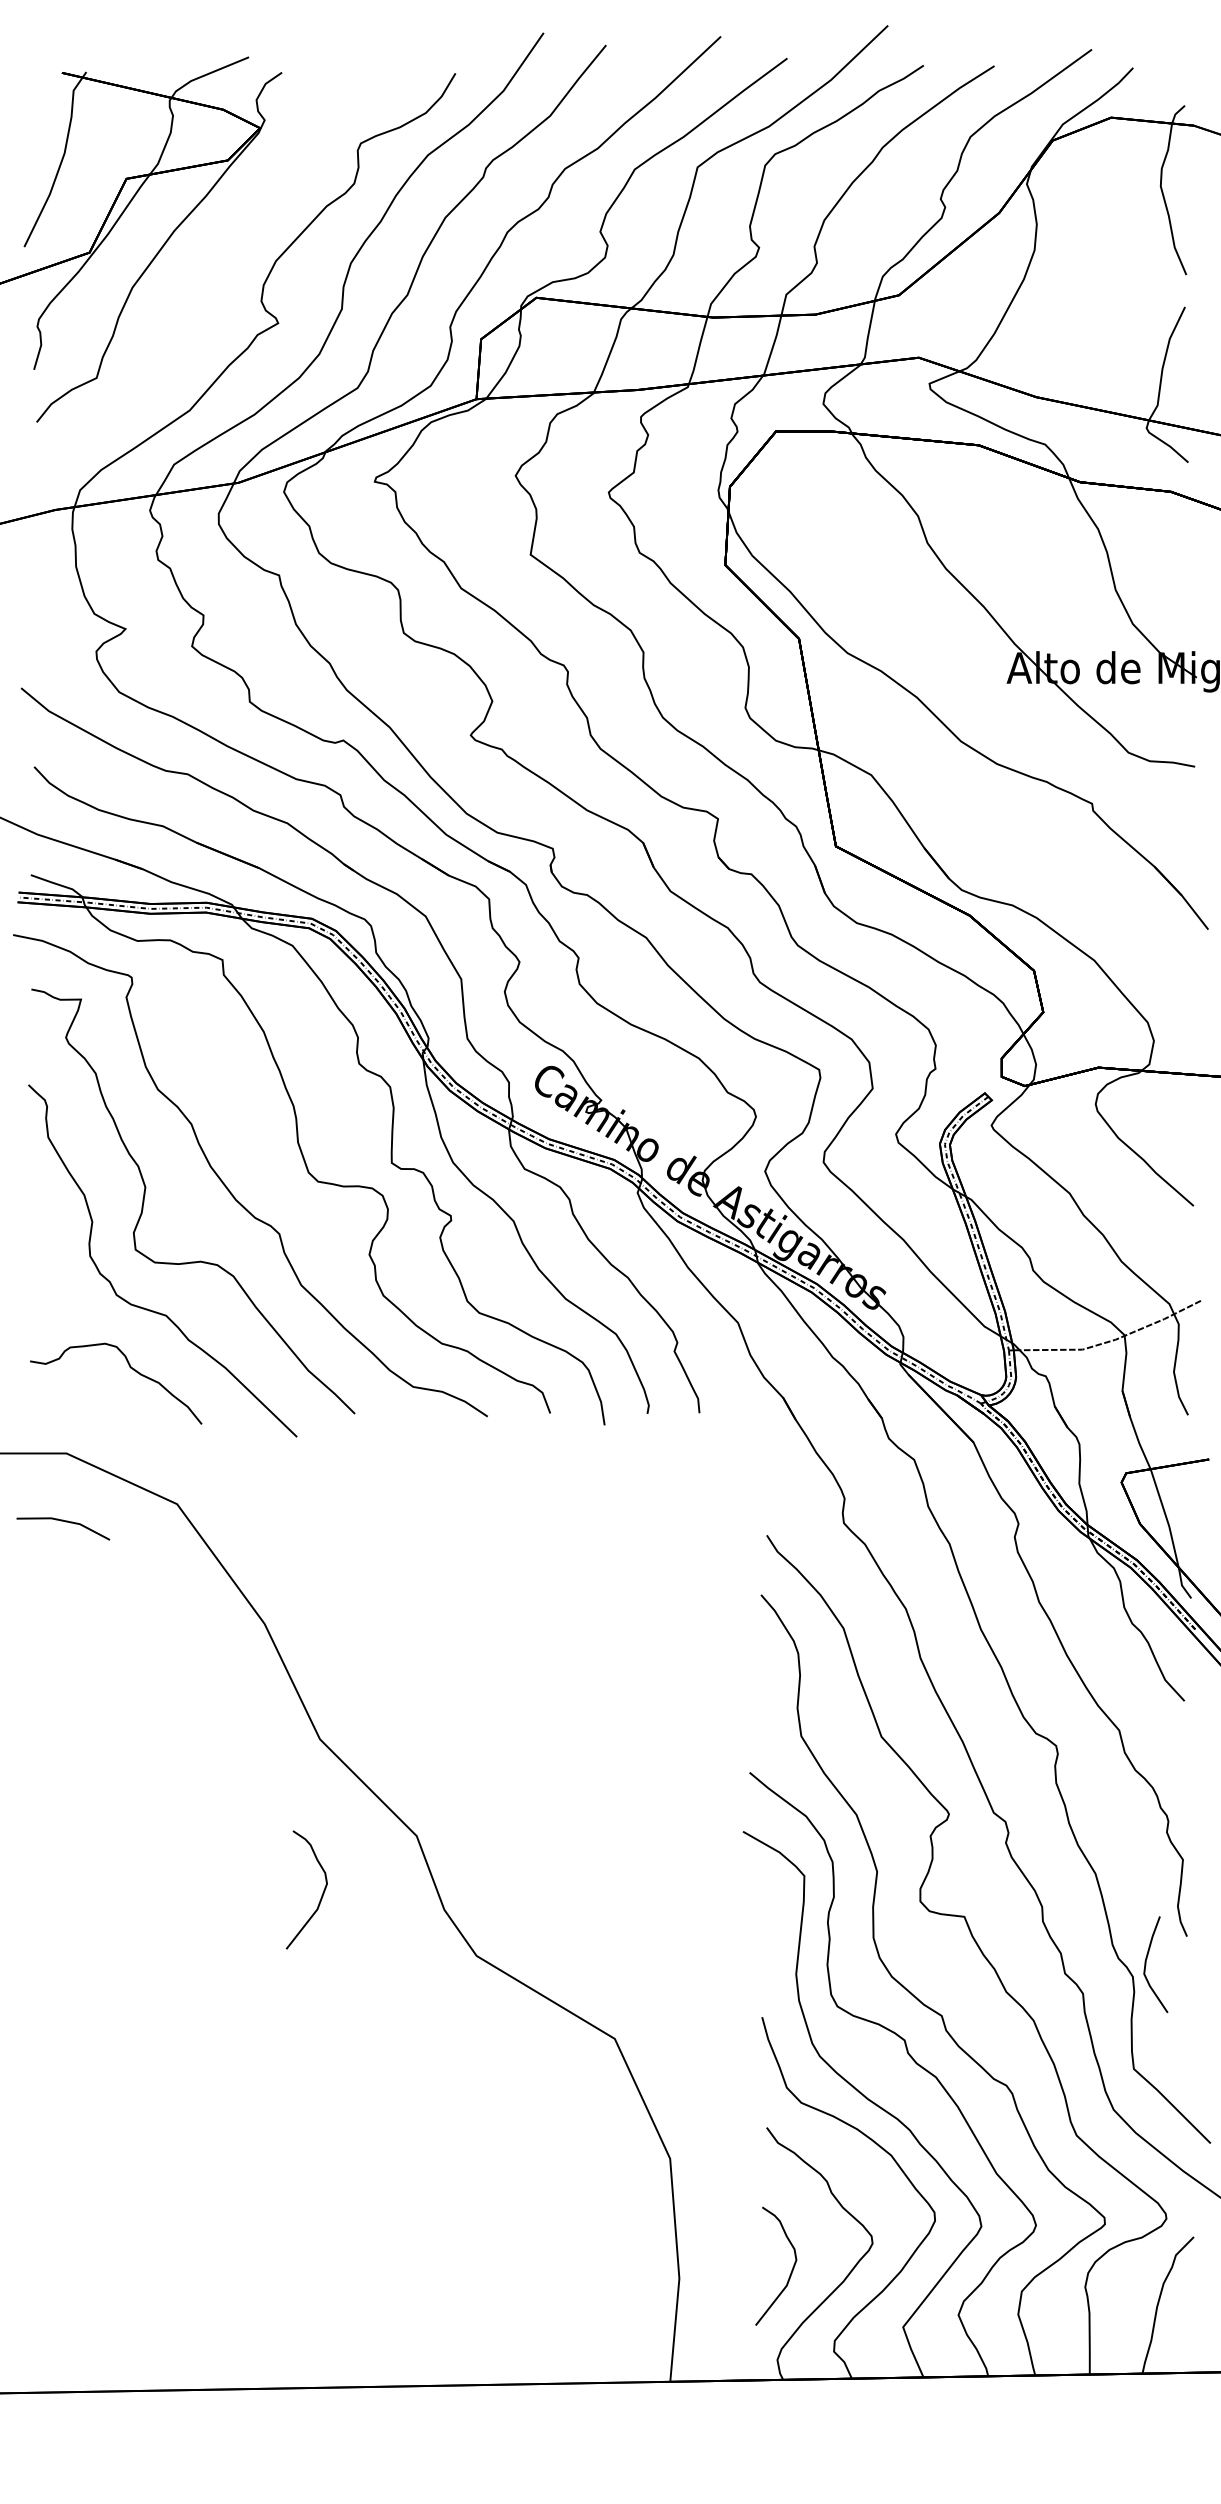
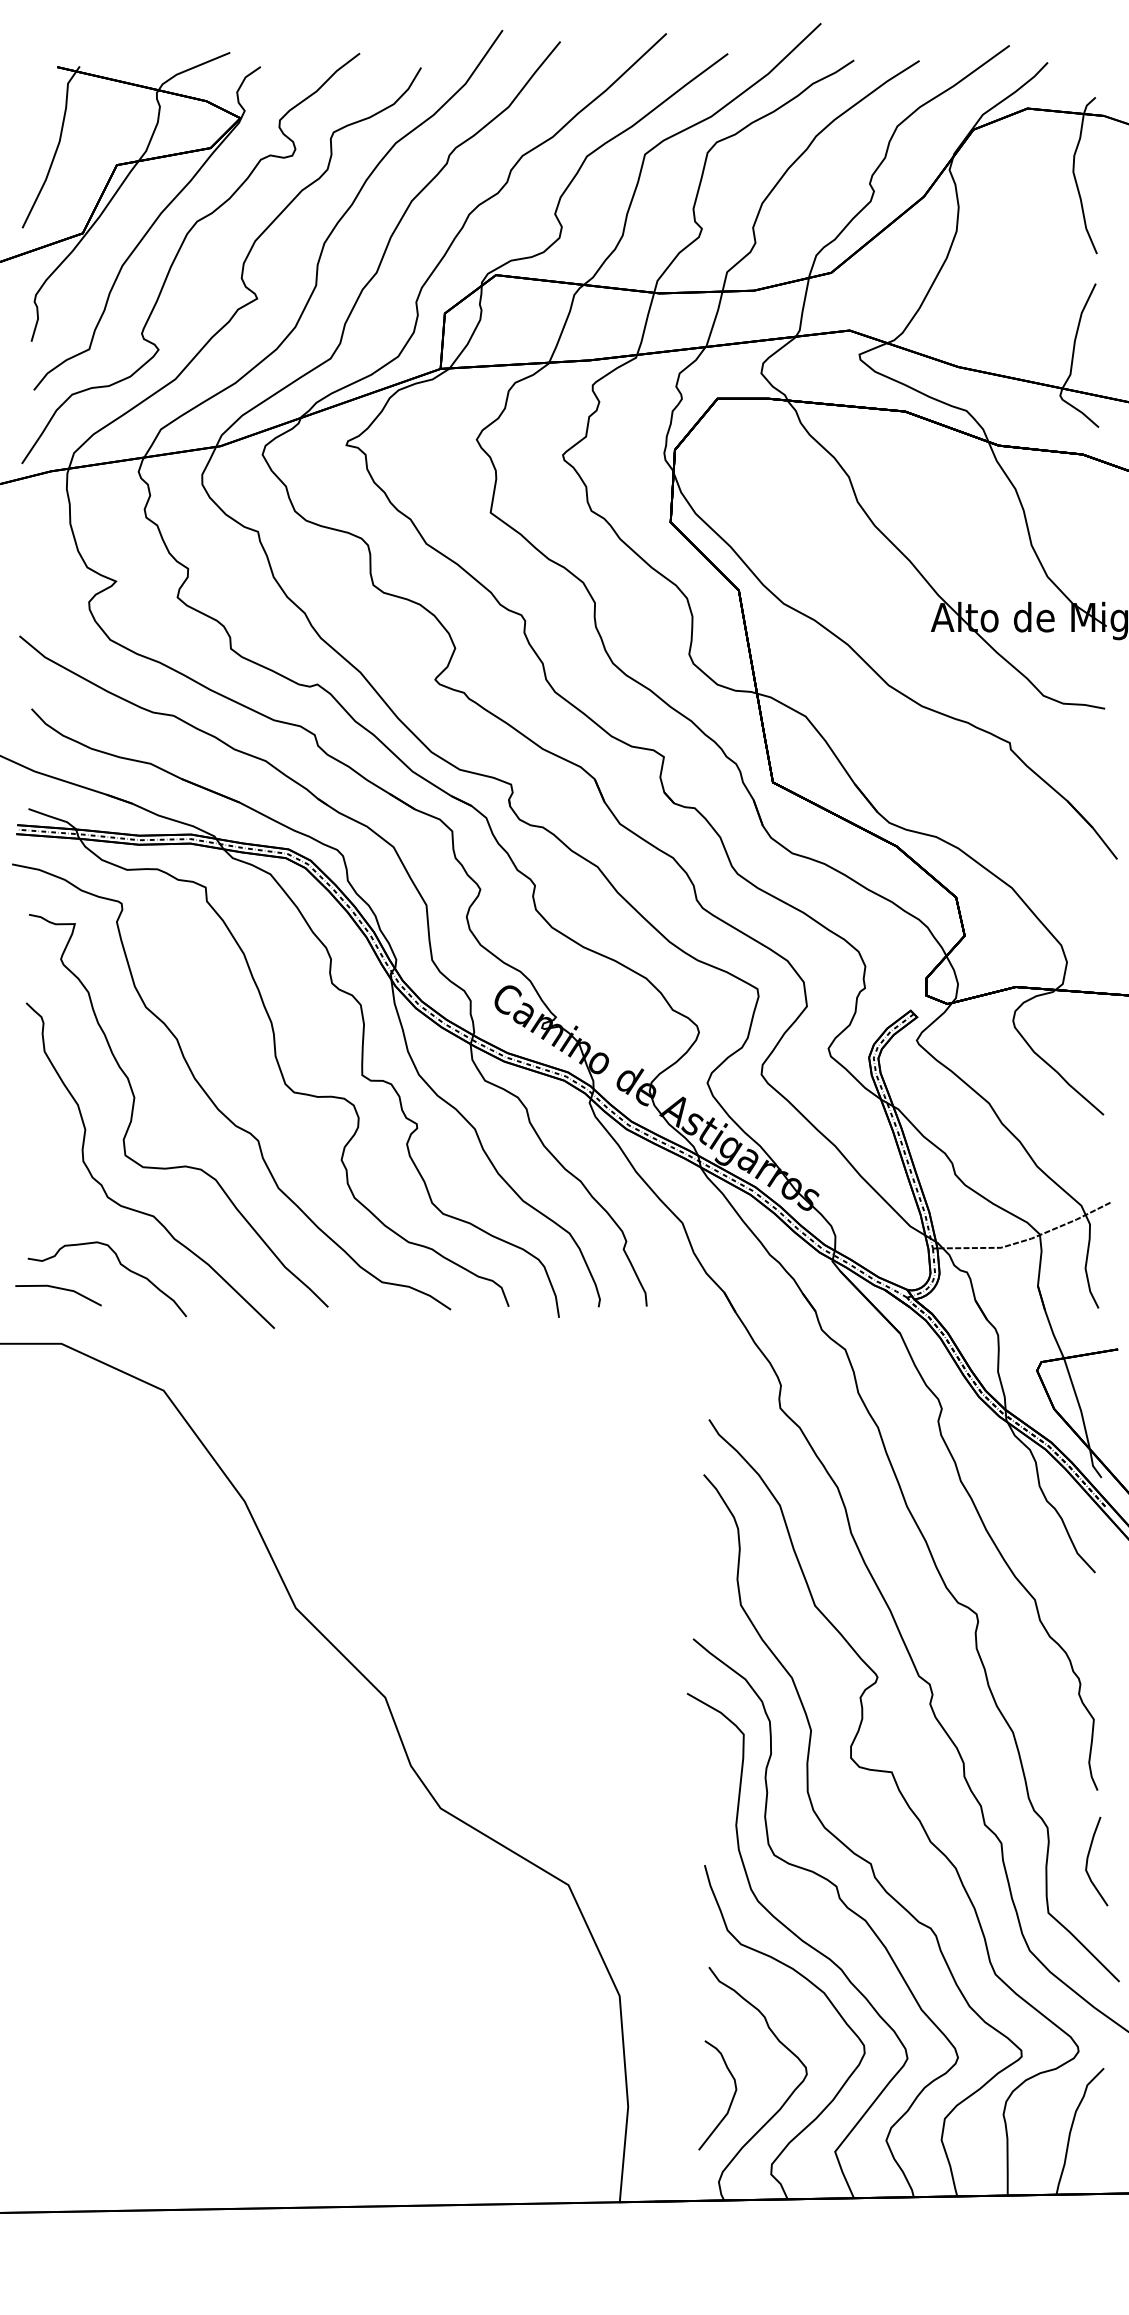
curve: (194, 273) -> (179, 252), added
line: (64, 1522) -> (59, 1289), moved
curve: (321, 1894) -> (297, 1751), removed
curve: (1146, 1963) -> (1088, 1860), moved

